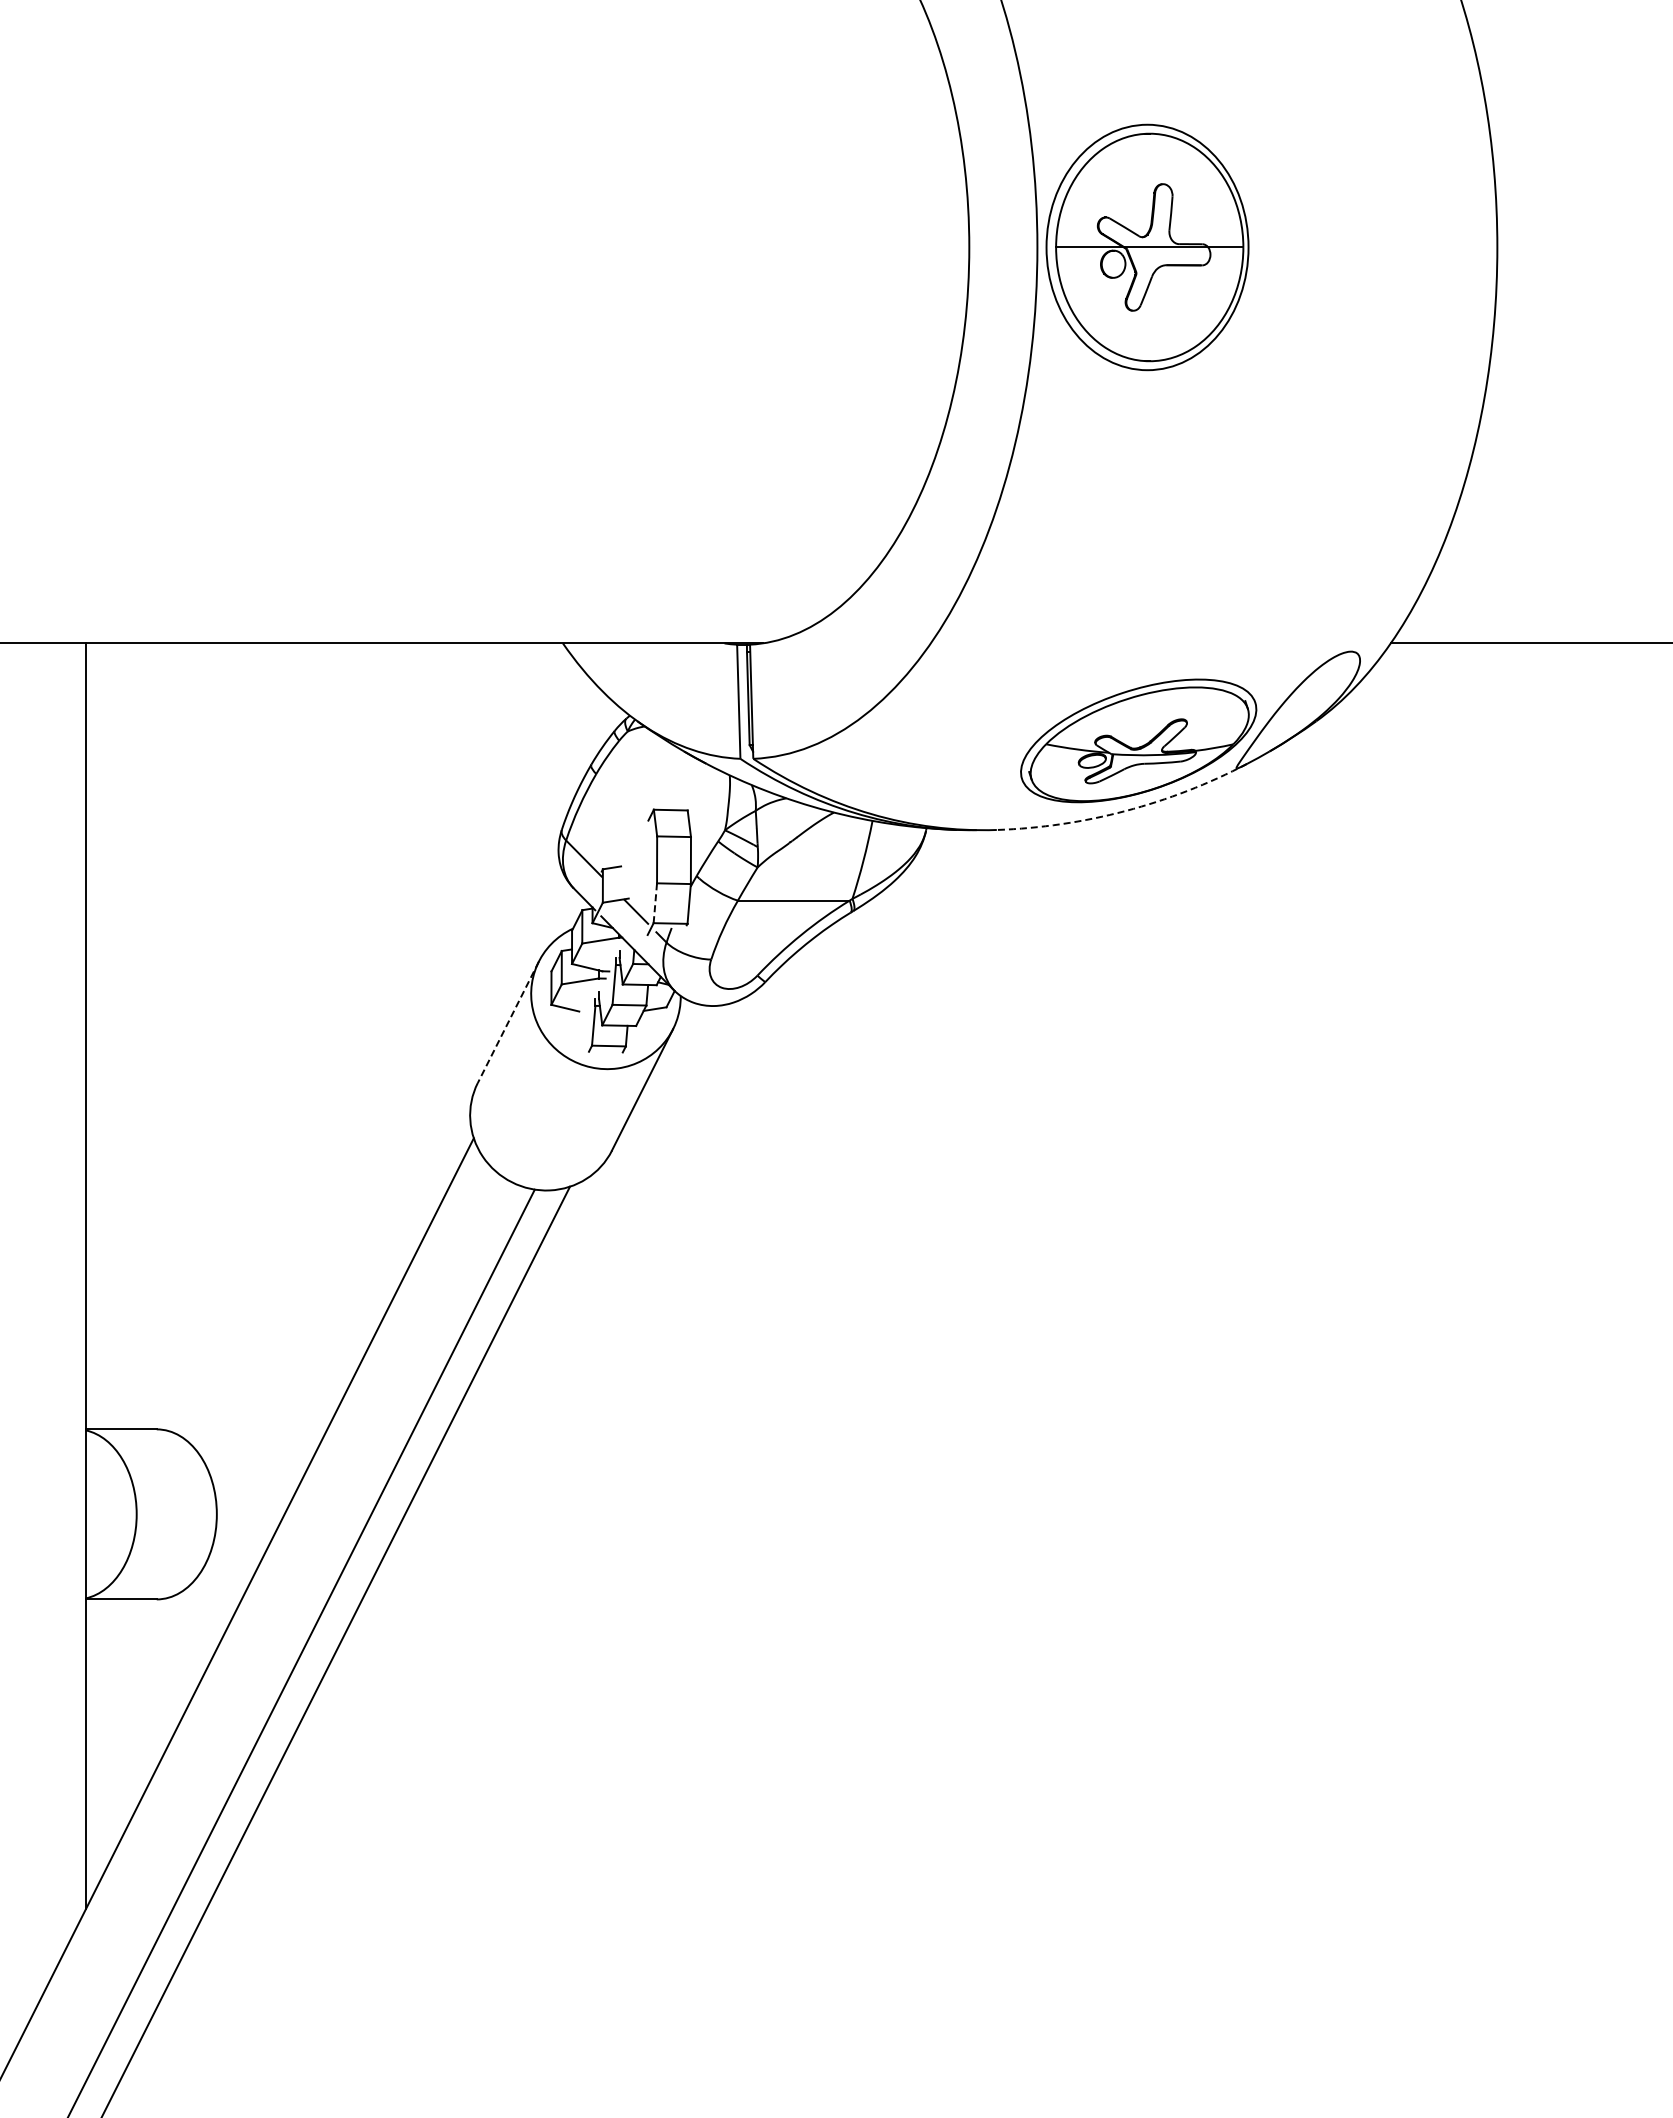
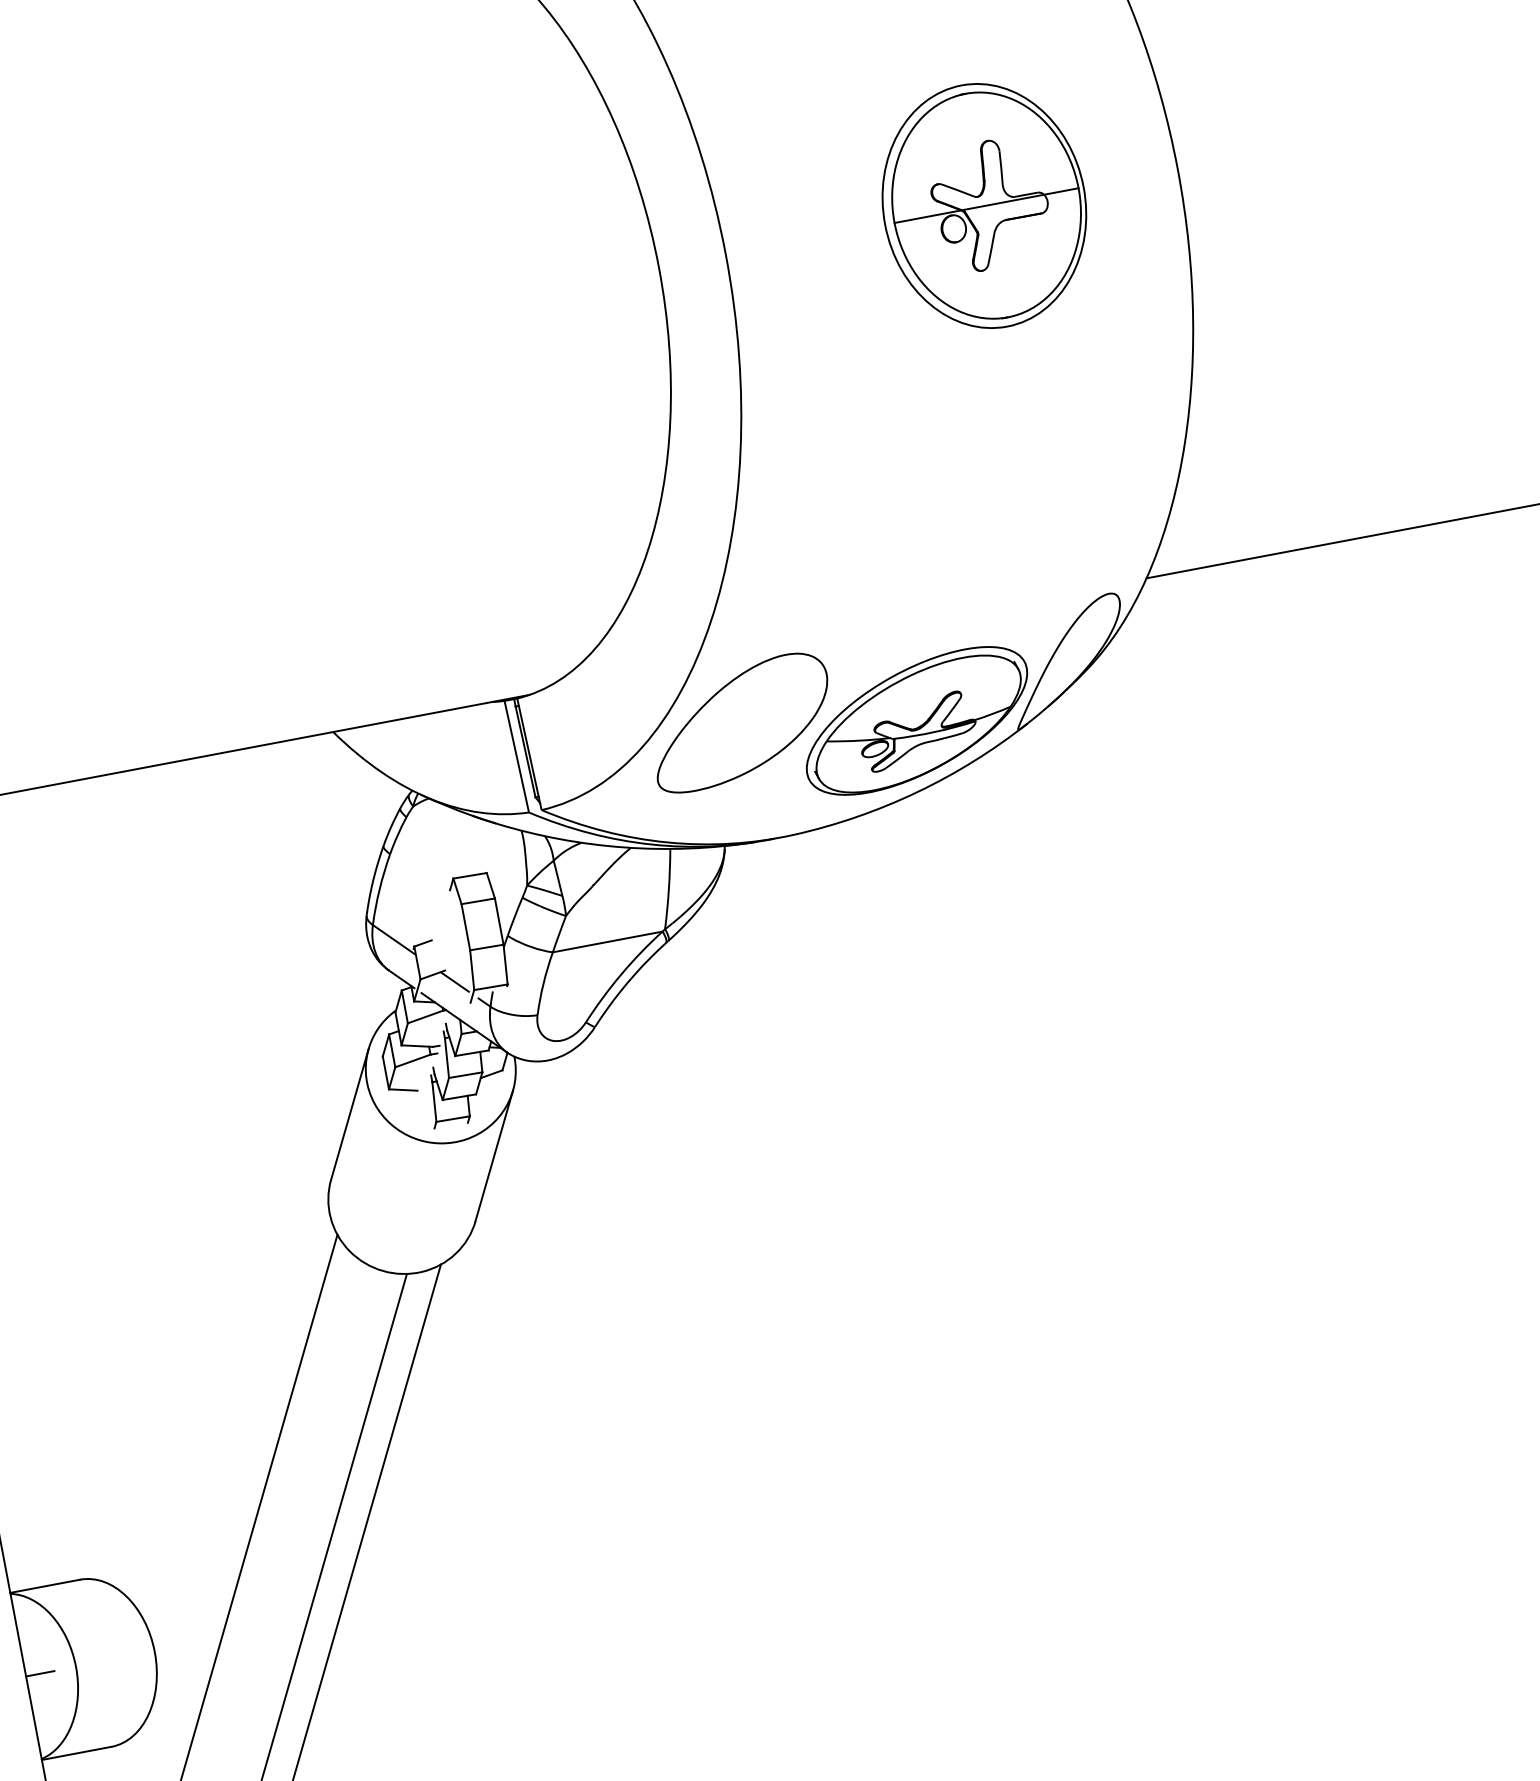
part: (1147, 247) -> (984, 206), moved
part: (965, 709) -> (740, 722), added
arc: (1125, 811) -> (917, 792), dashed -> solid
line: (655, 903) -> (472, 970), dashed -> solid
line: (508, 1022) -> (350, 1114), dashed -> solid
line: (99, 1514) -> (39, 1674), added

